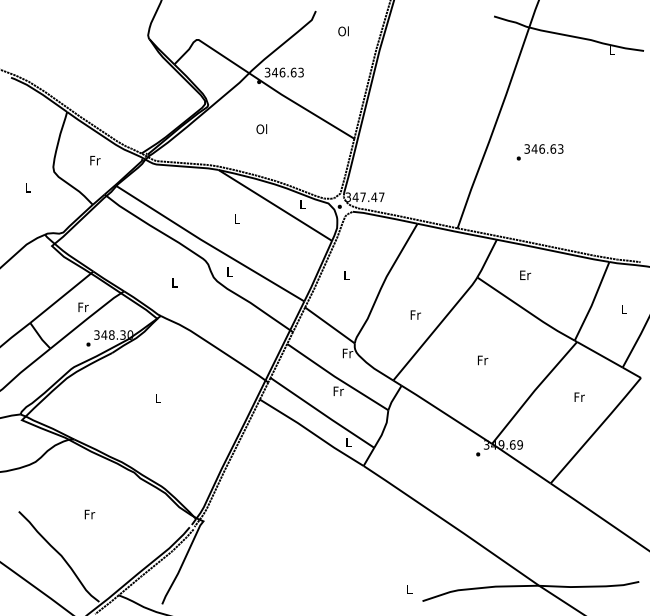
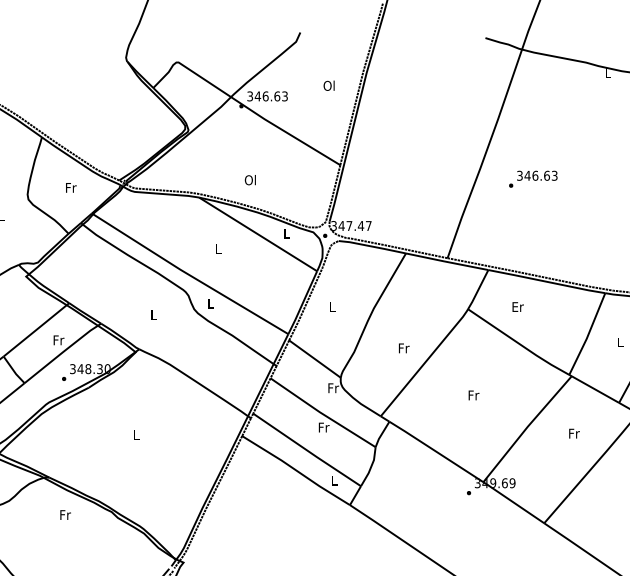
text: (343, 31) -> (329, 85), moved
text: (261, 129) -> (250, 180), moved
text: (89, 514) -> (65, 514), moved

